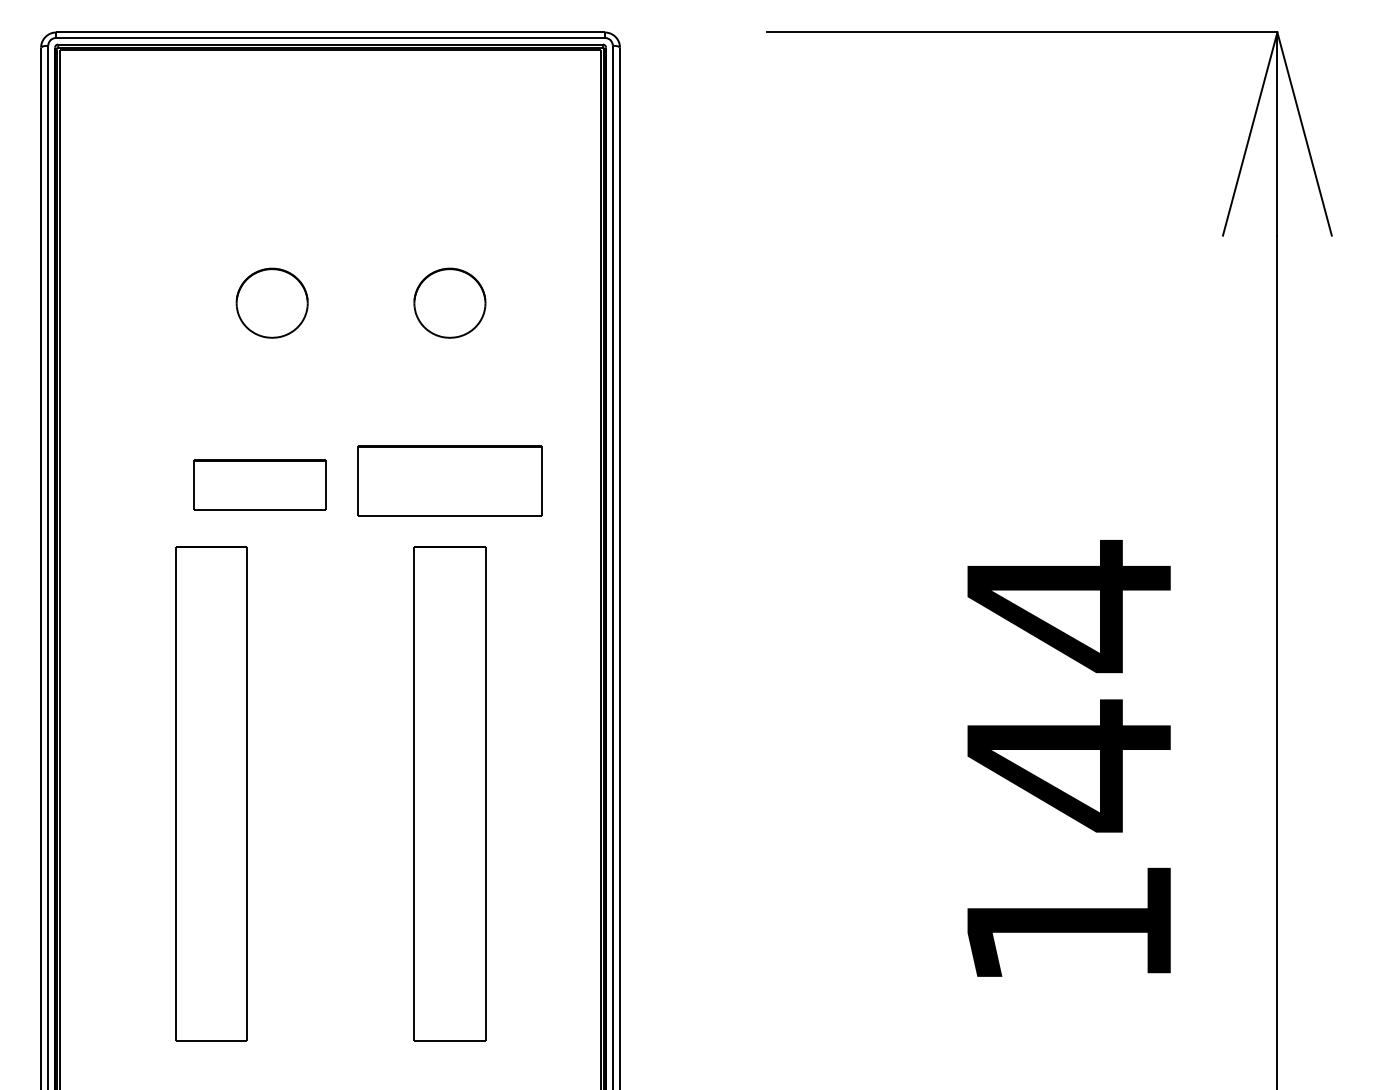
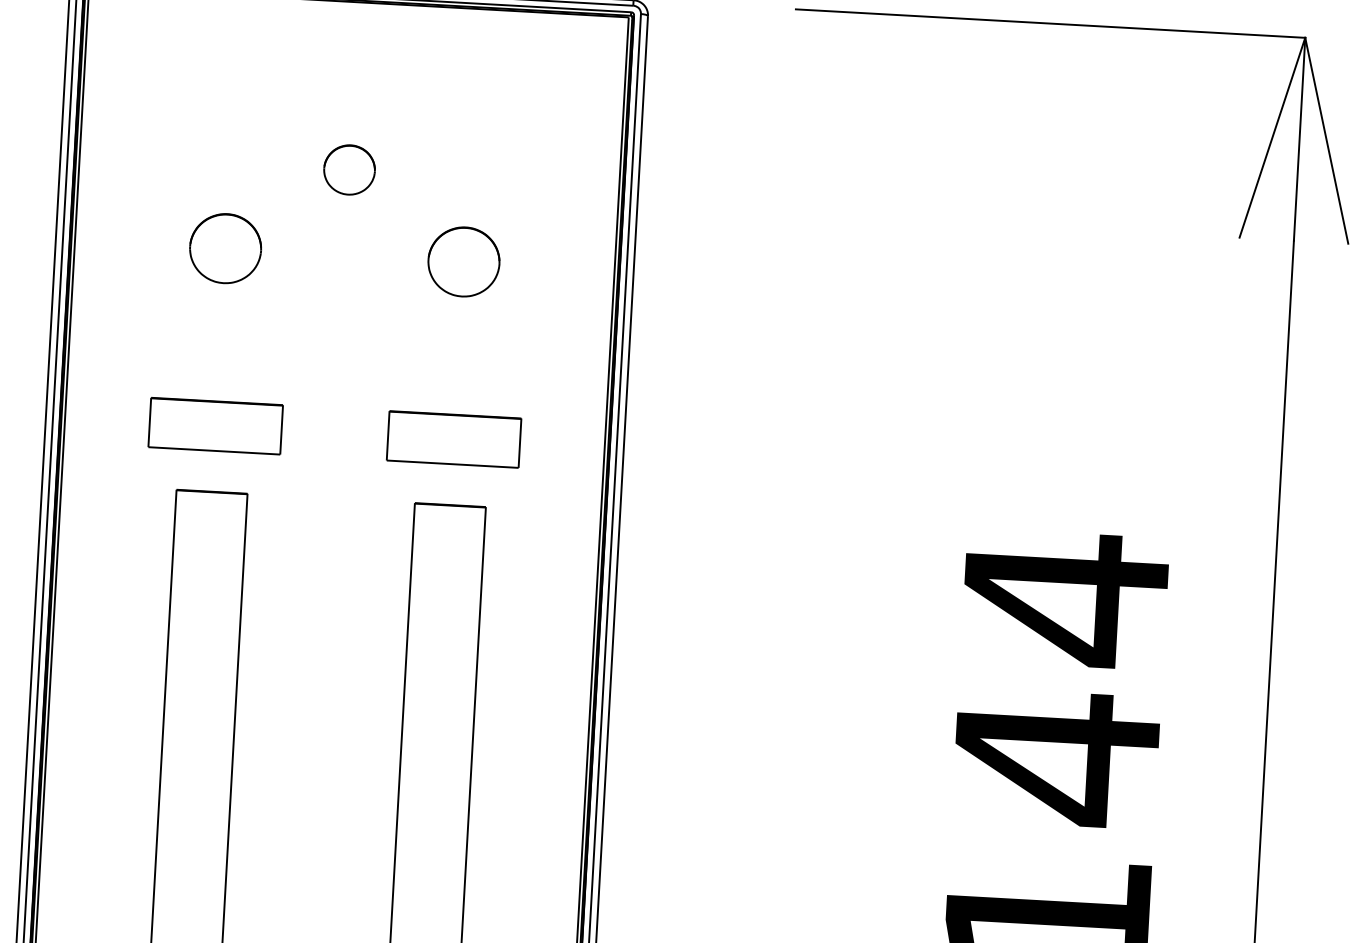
part: (330, 217) -> (349, 169), added
part: (271, 302) -> (224, 247), moved
part: (449, 480) -> (453, 438), size x0.71
part: (259, 484) -> (215, 425), moved

